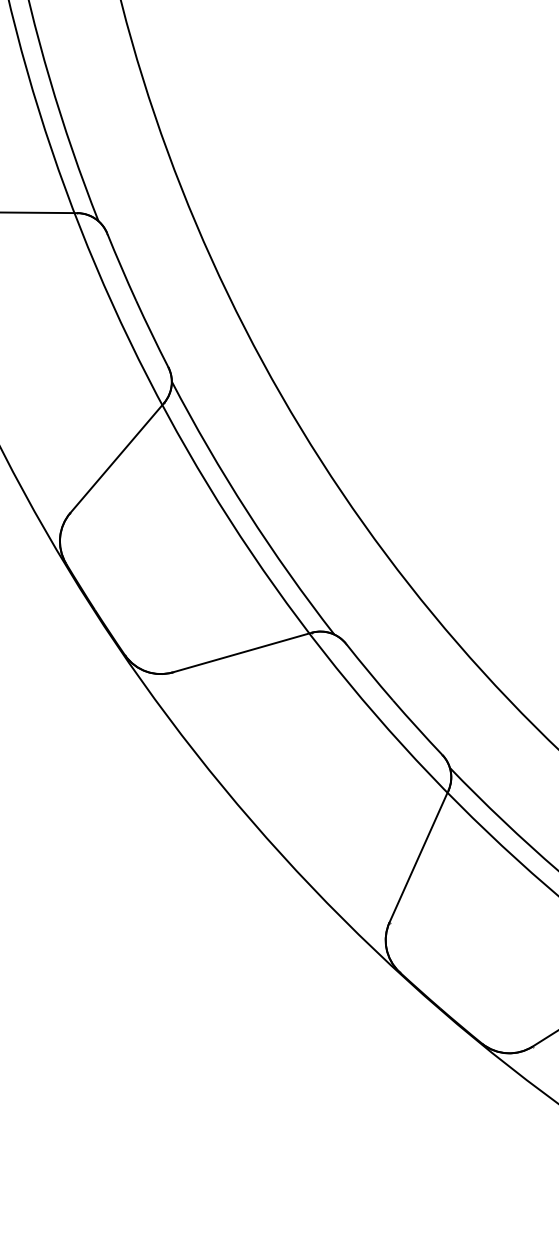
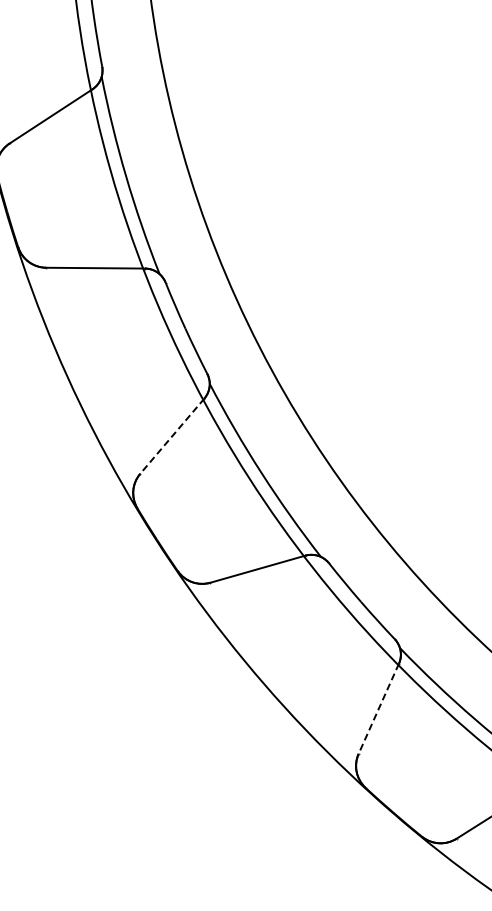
line: (117, 458) -> (172, 436), solid -> dashed
line: (418, 857) -> (378, 709), solid -> dashed

